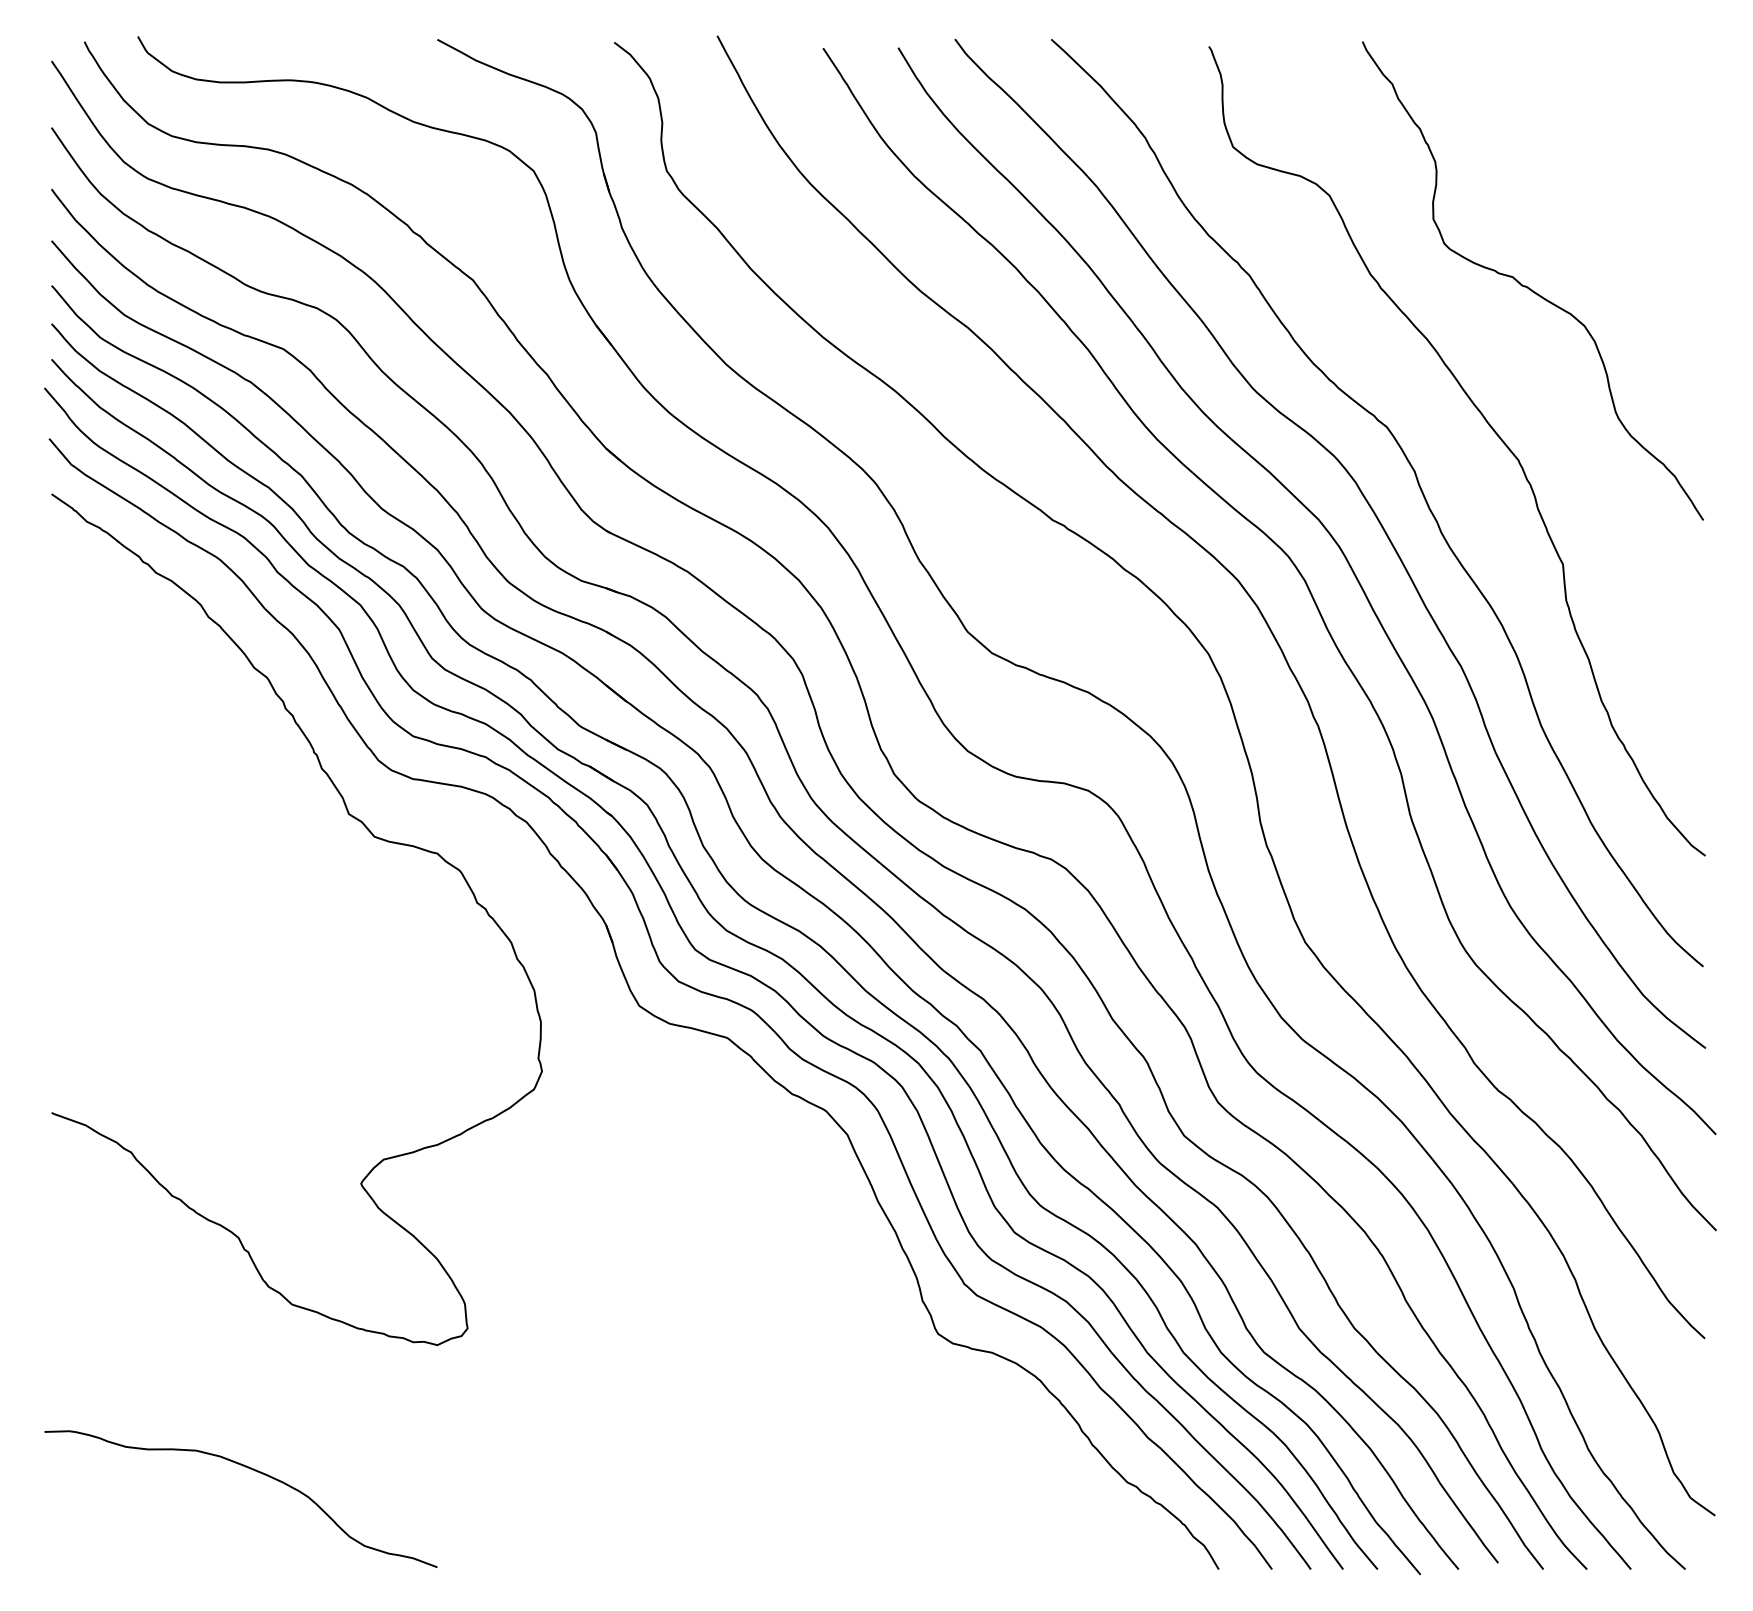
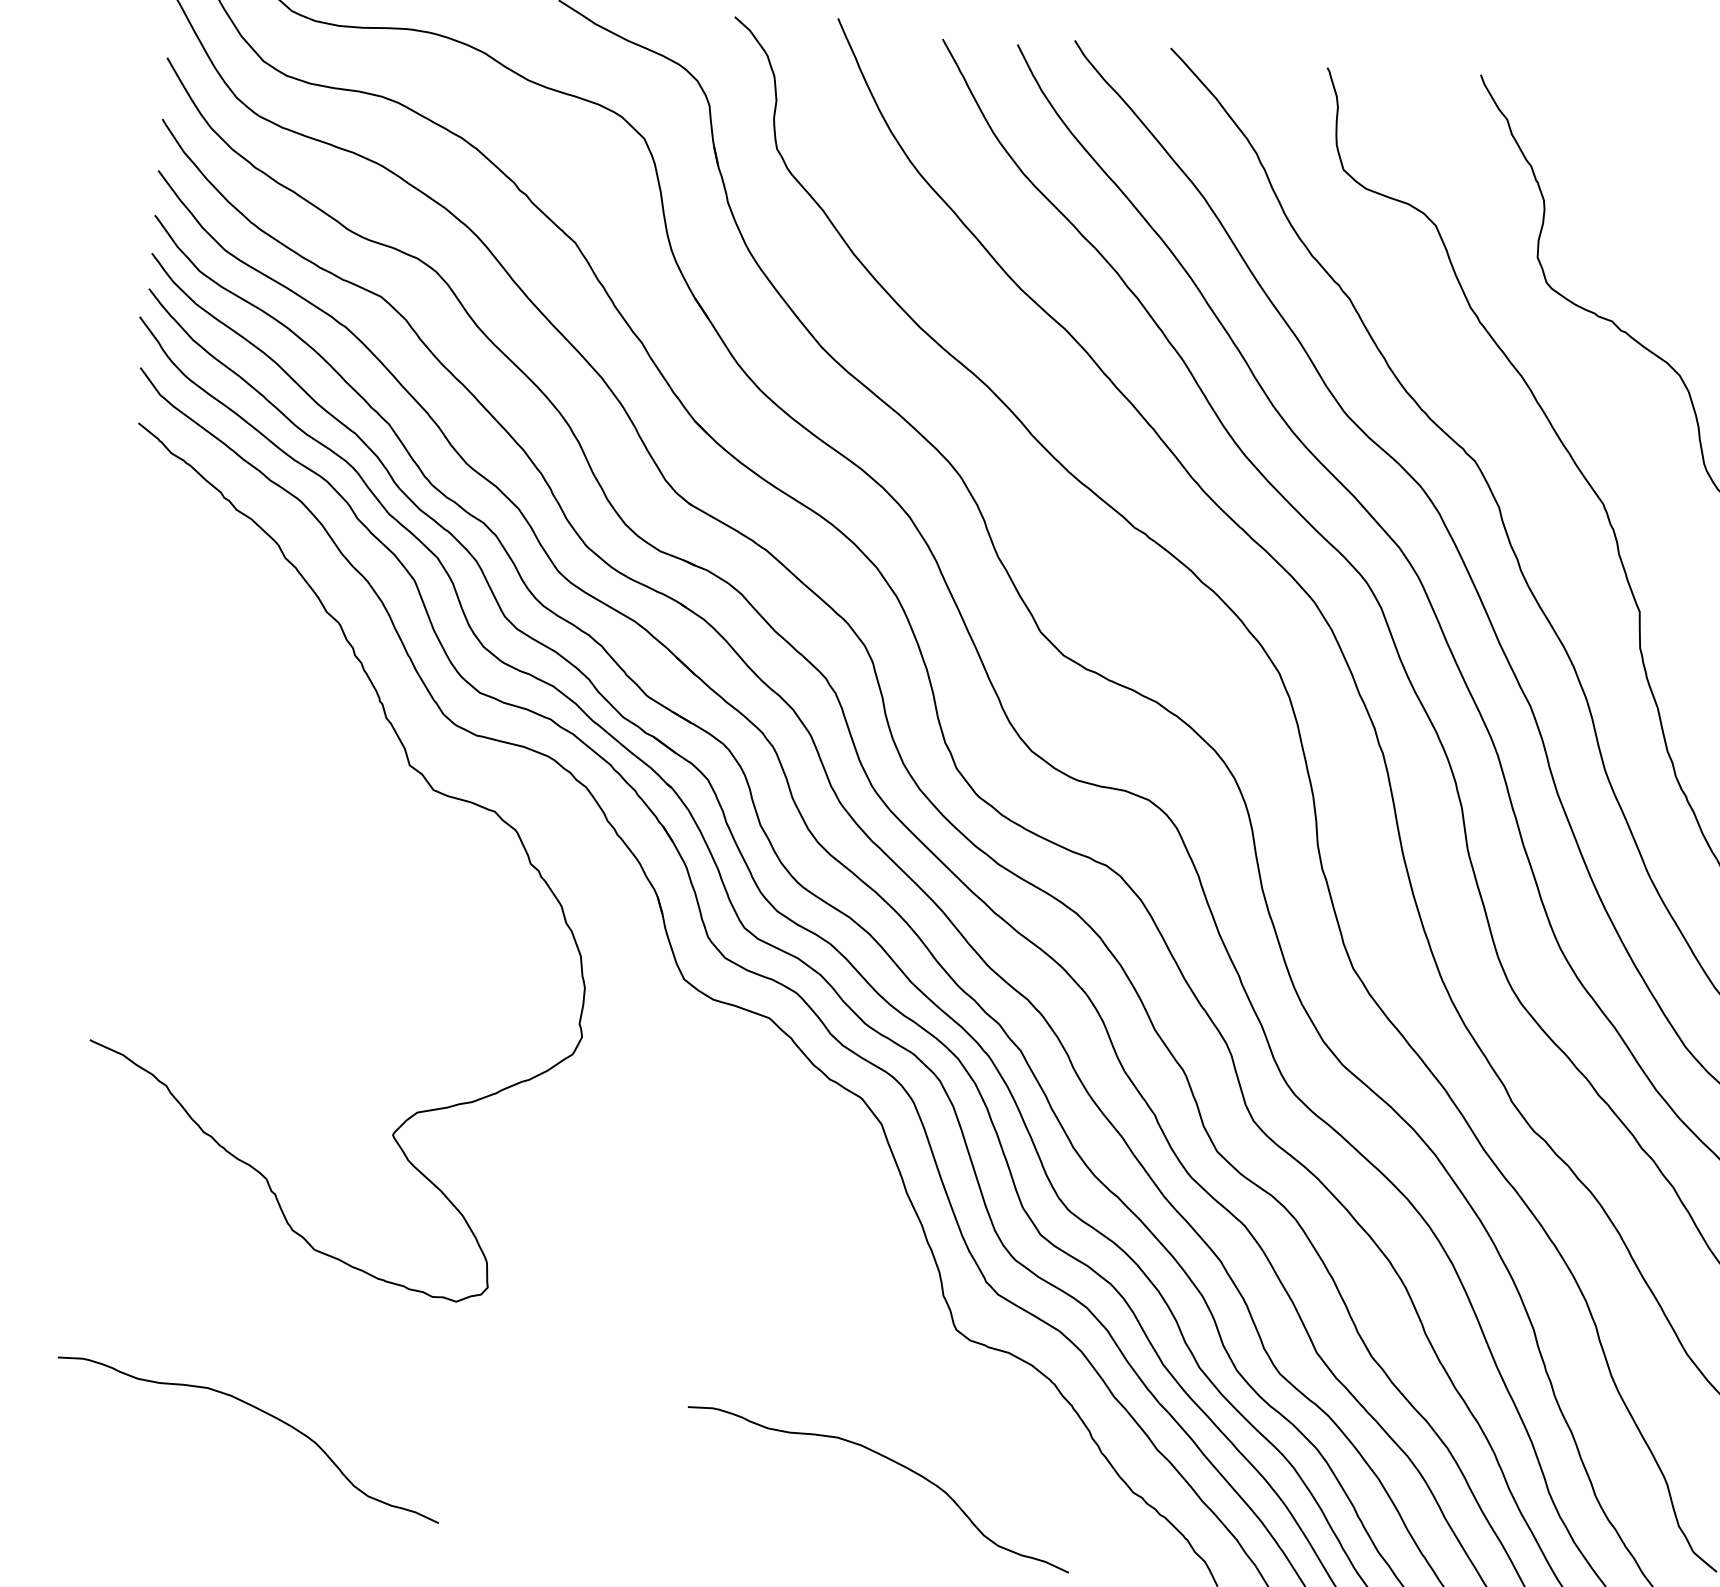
curve: (884, 1470) -> (892, 1461), added

